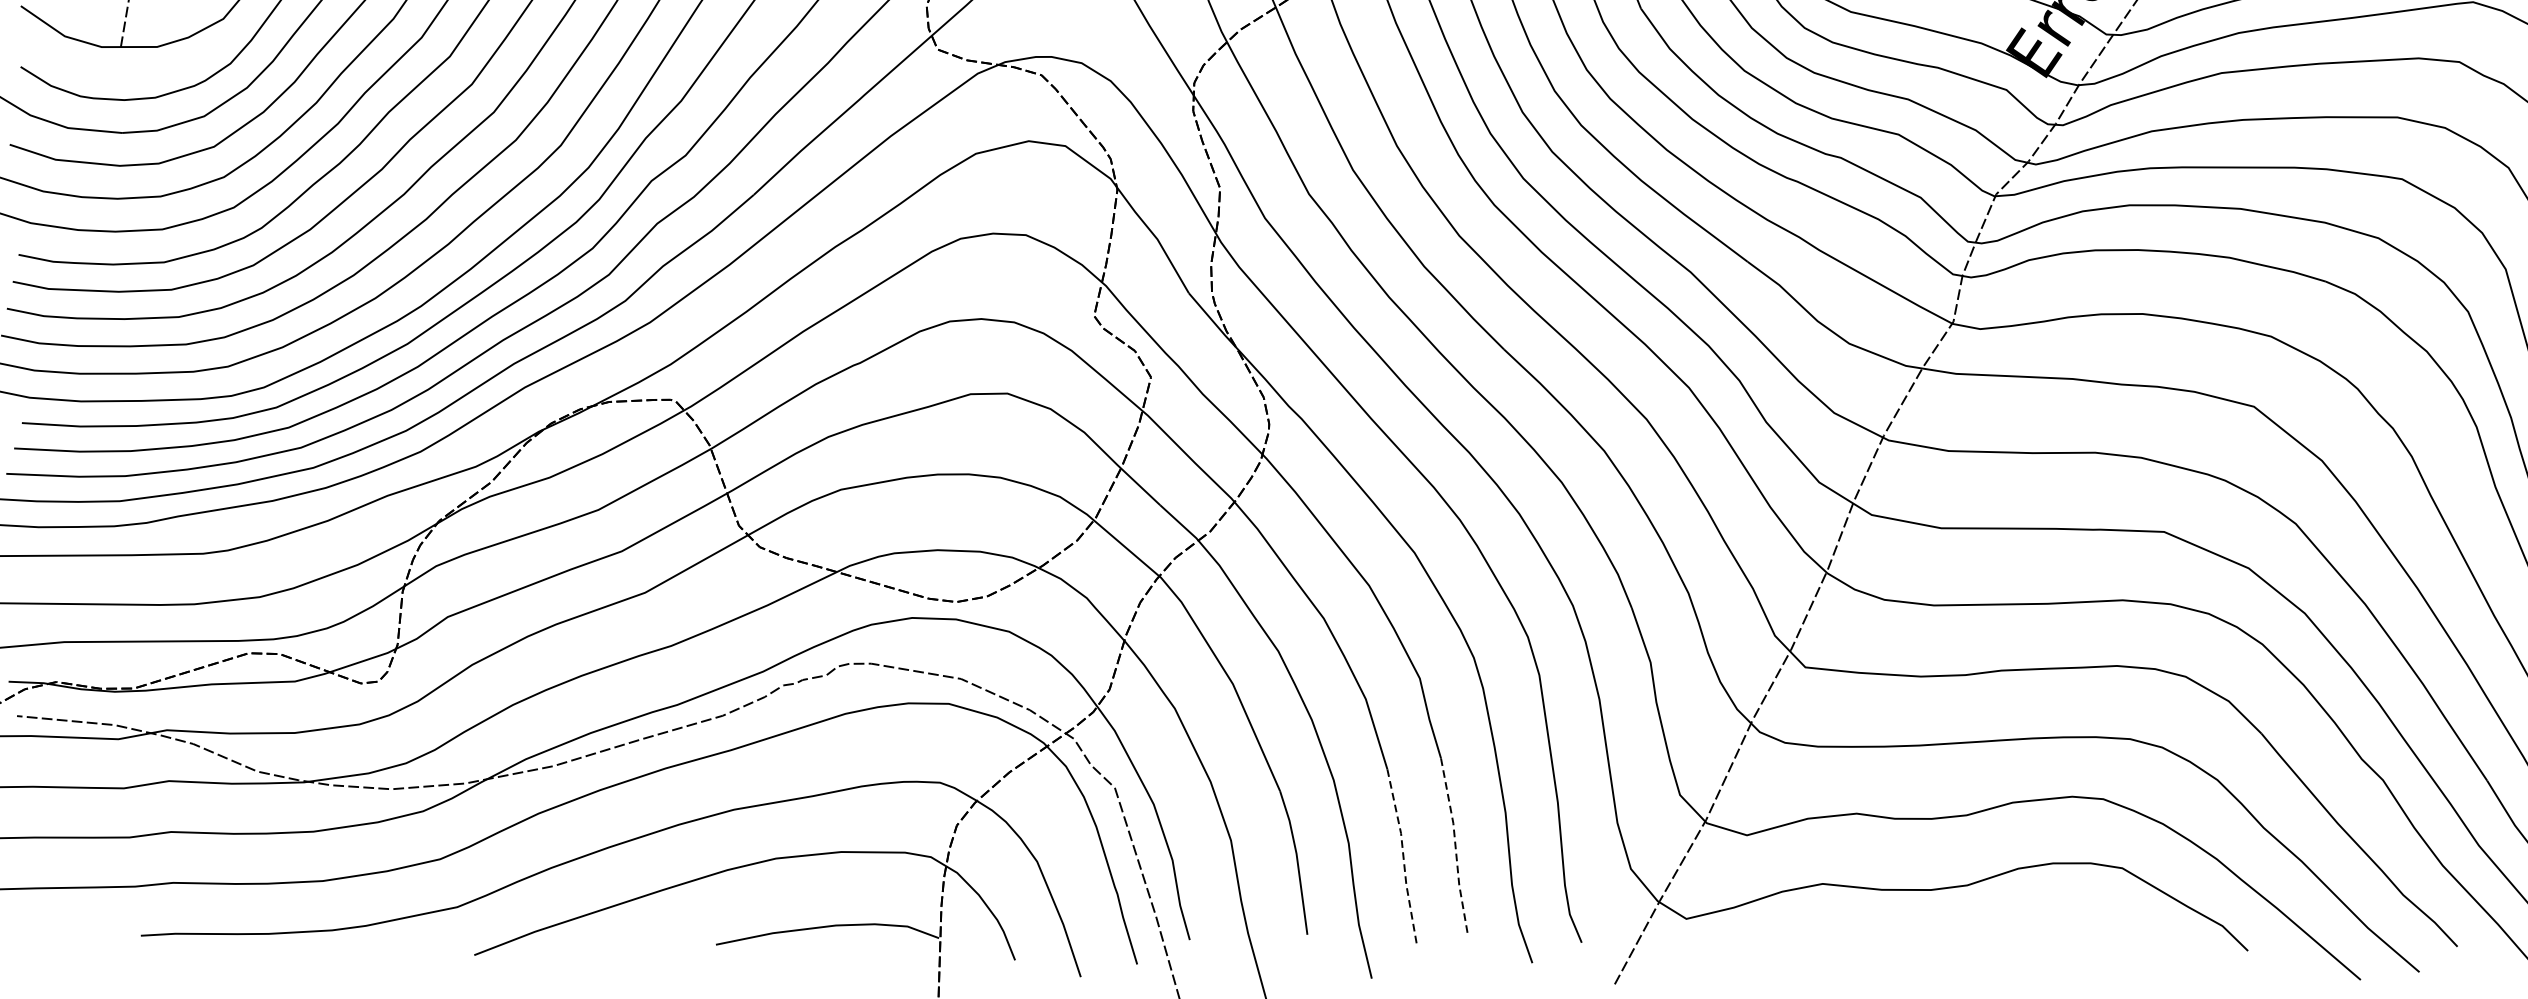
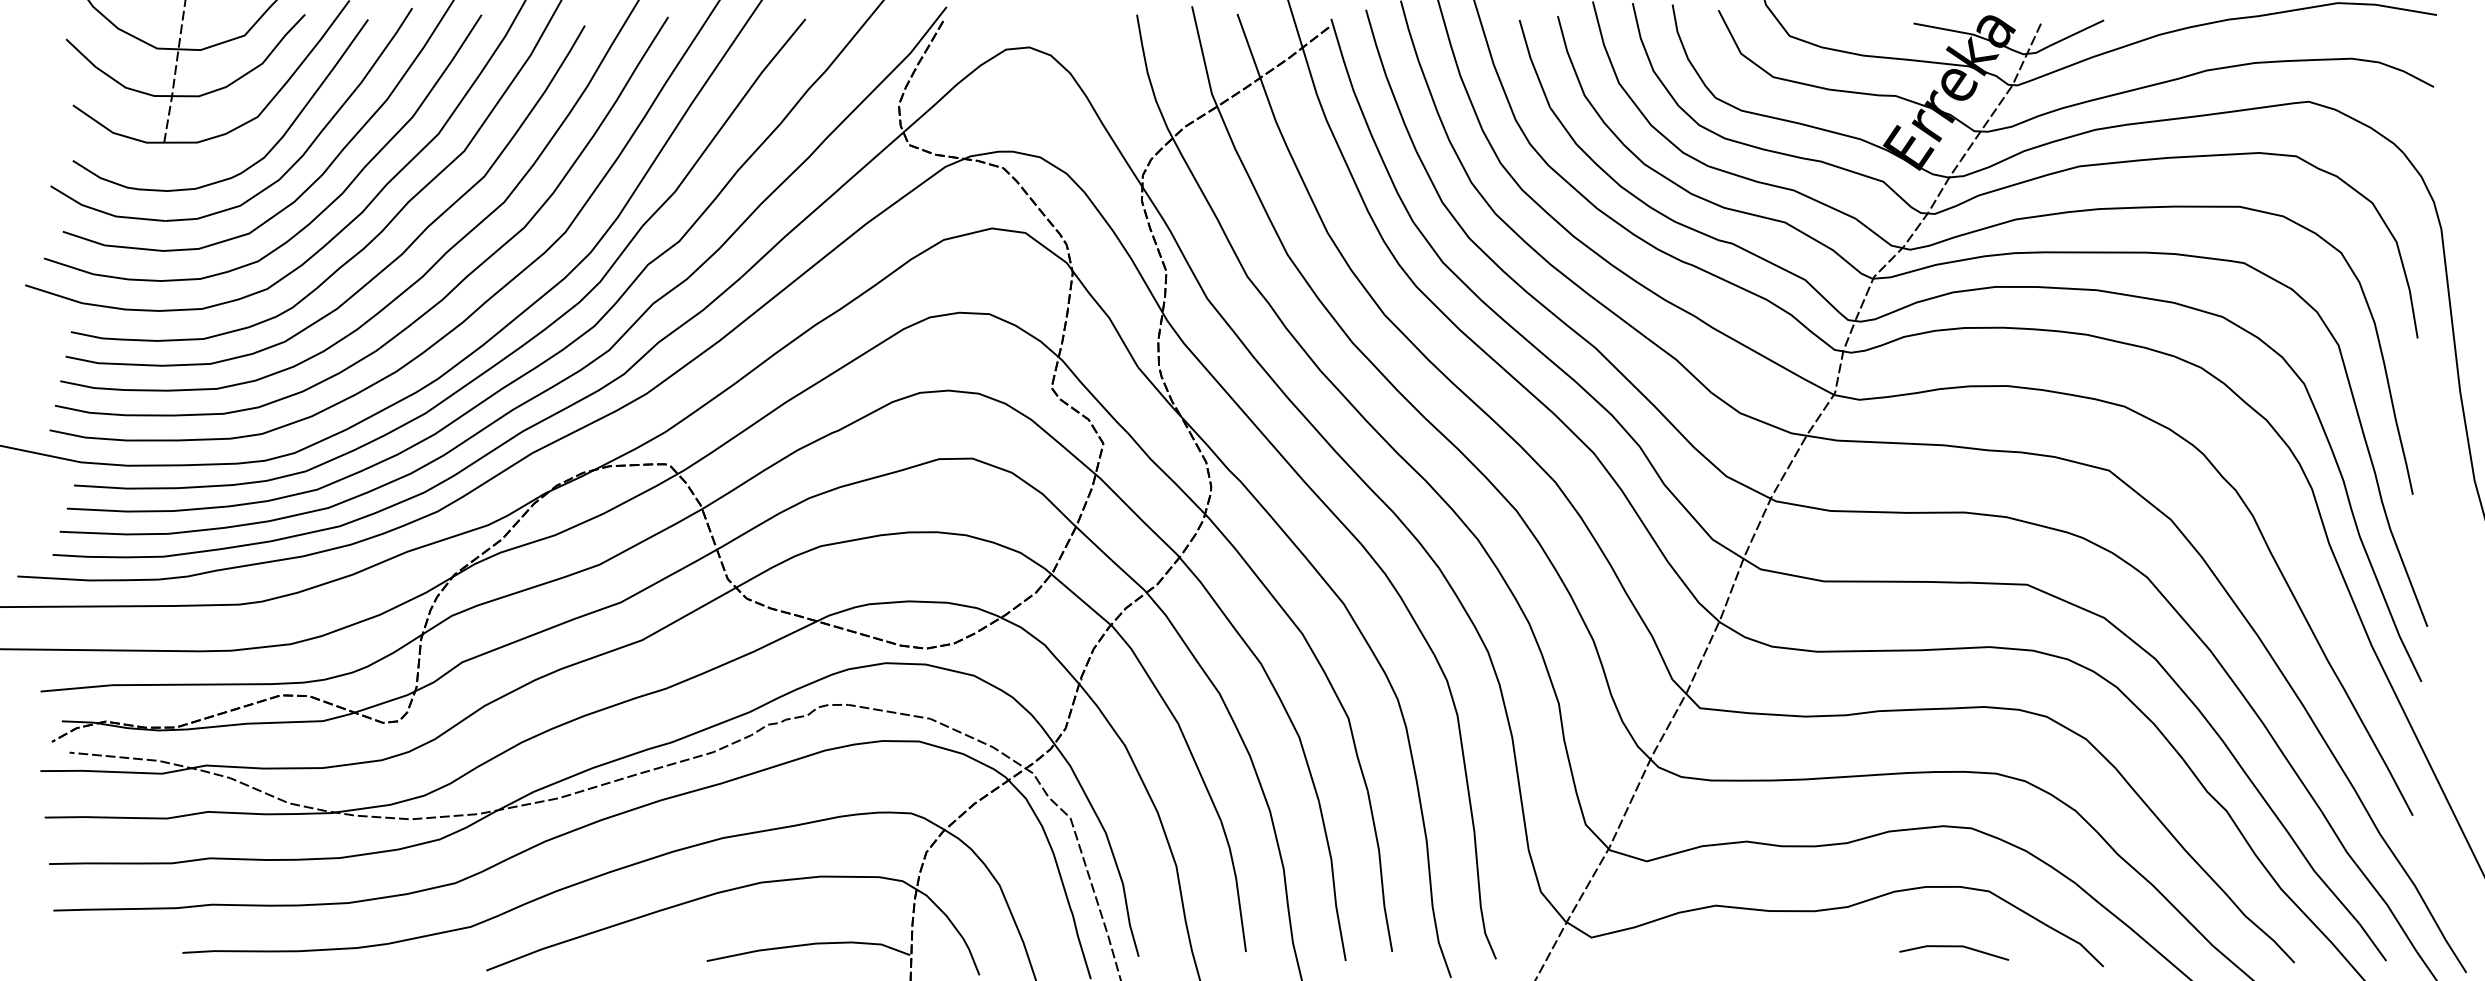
line: (1456, 846) -> (1381, 871), dashed -> solid
line: (1403, 857) -> (1333, 881), dashed -> solid
line: (2084, 929) -> (1954, 947), added

